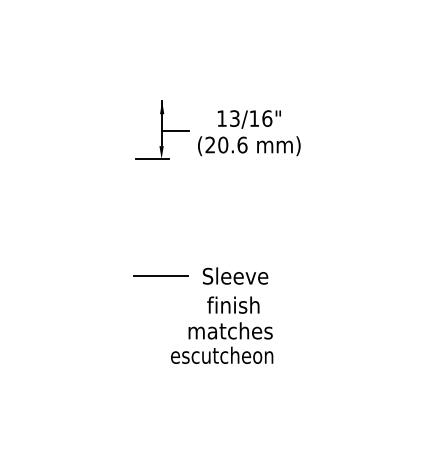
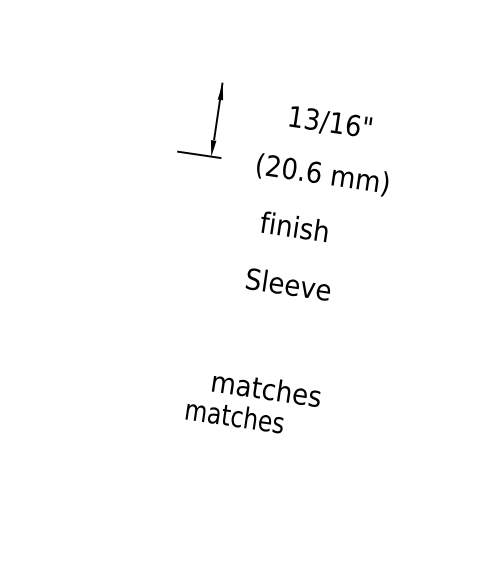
line: (174, 130) -> (233, 123), removed
text: (249, 146) -> (322, 175), moved
line: (160, 275) -> (187, 304), removed
text: (235, 275) -> (288, 283), moved
text: (233, 304) -> (294, 225), moved
text: (222, 354) -> (252, 417), escutcheon -> matches

